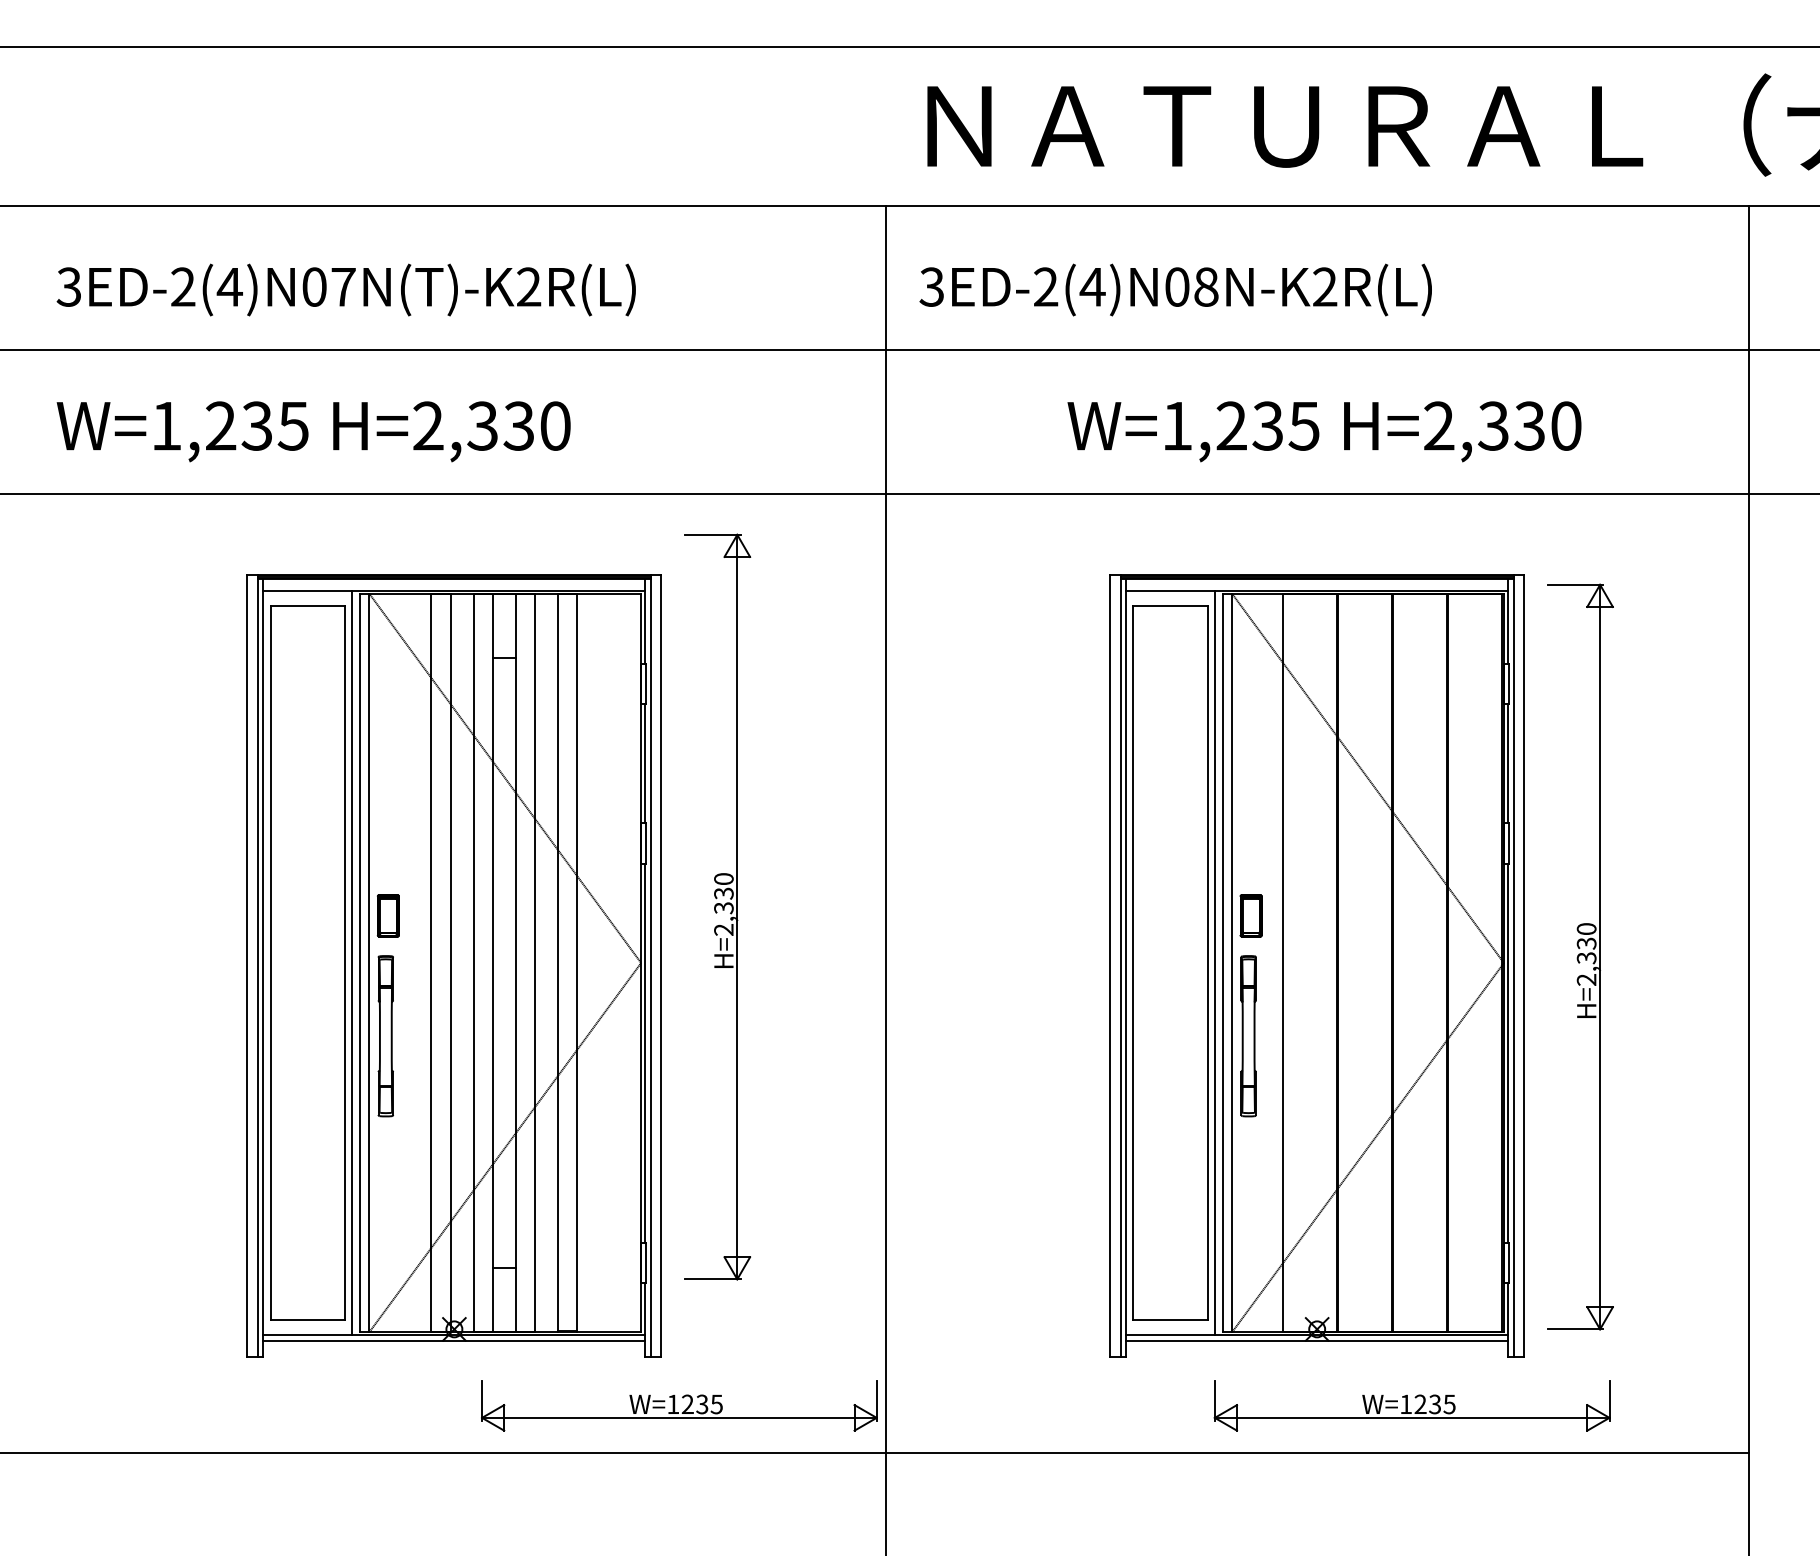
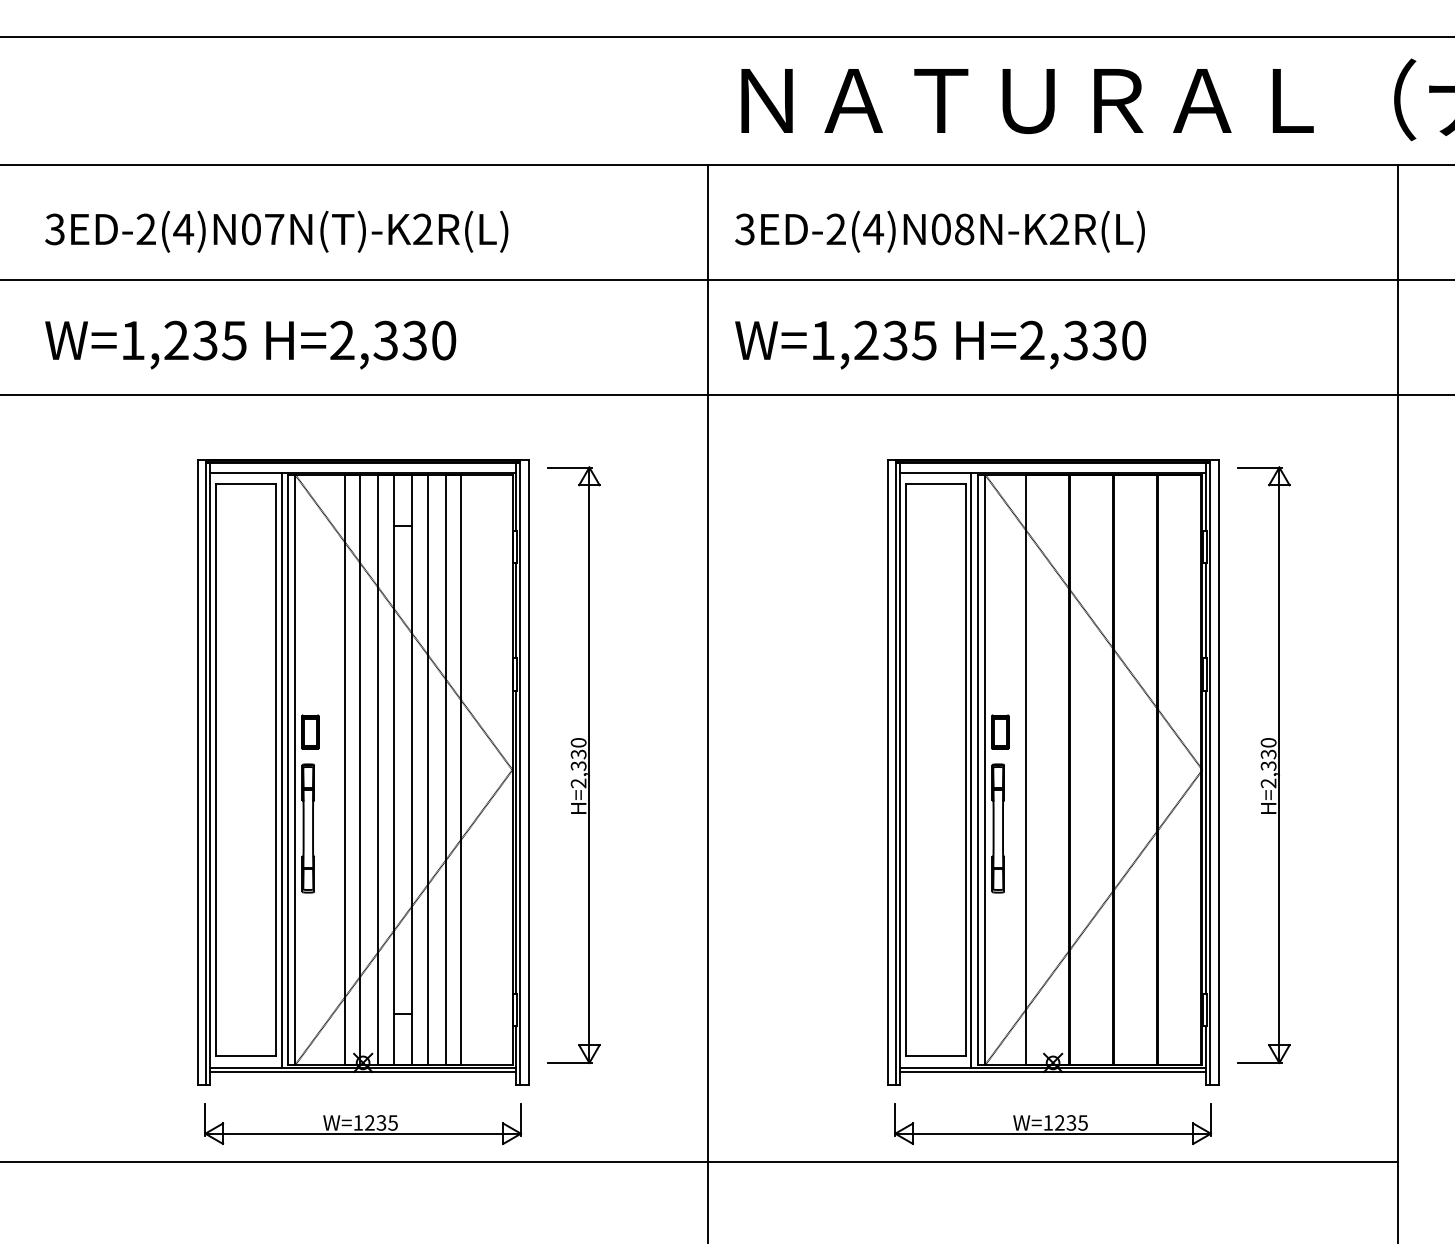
text: (1324, 431) -> (940, 344), moved
part: (717, 906) -> (573, 764), moved
part: (679, 1405) -> (363, 1123), moved
part: (1411, 1405) -> (1052, 1123), moved

